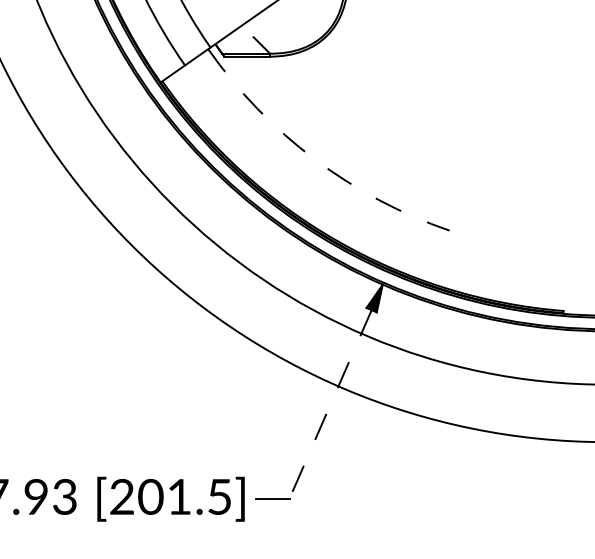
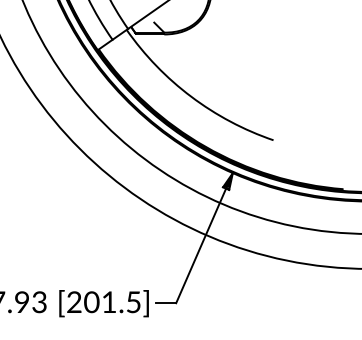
arc: (314, 158) -> (191, 96), dashed -> solid
line: (329, 405) -> (200, 246), dashed -> solid

